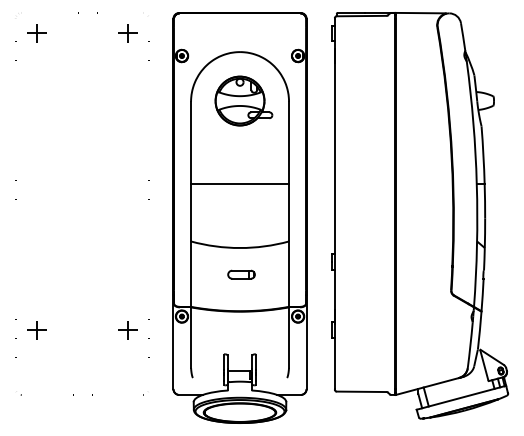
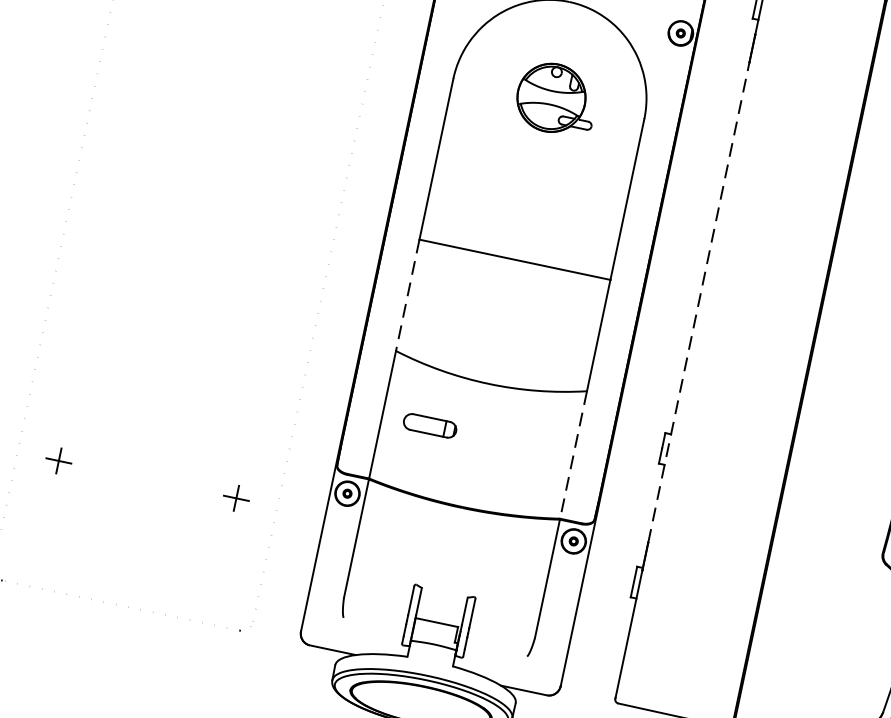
part: (243, 100) -> (556, 97), size x0.7
line: (334, 185) -> (698, 300), solid -> dashed
line: (191, 212) -> (408, 294), solid -> dashed
part: (241, 274) -> (430, 425), moved
line: (289, 274) -> (574, 455), solid -> dashed
part: (36, 330) -> (58, 461), size x0.7
part: (127, 330) -> (235, 498), size x0.7

